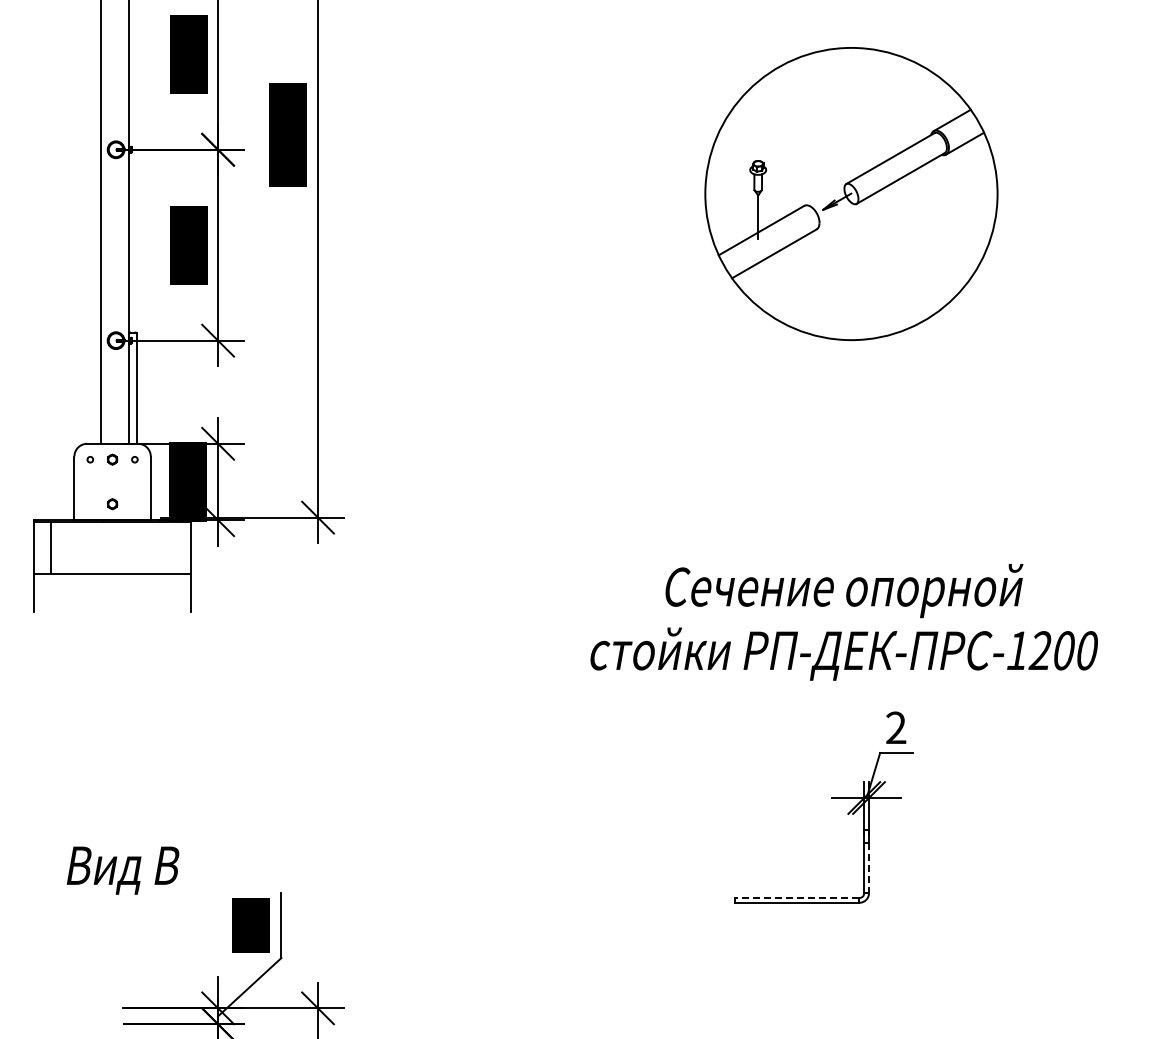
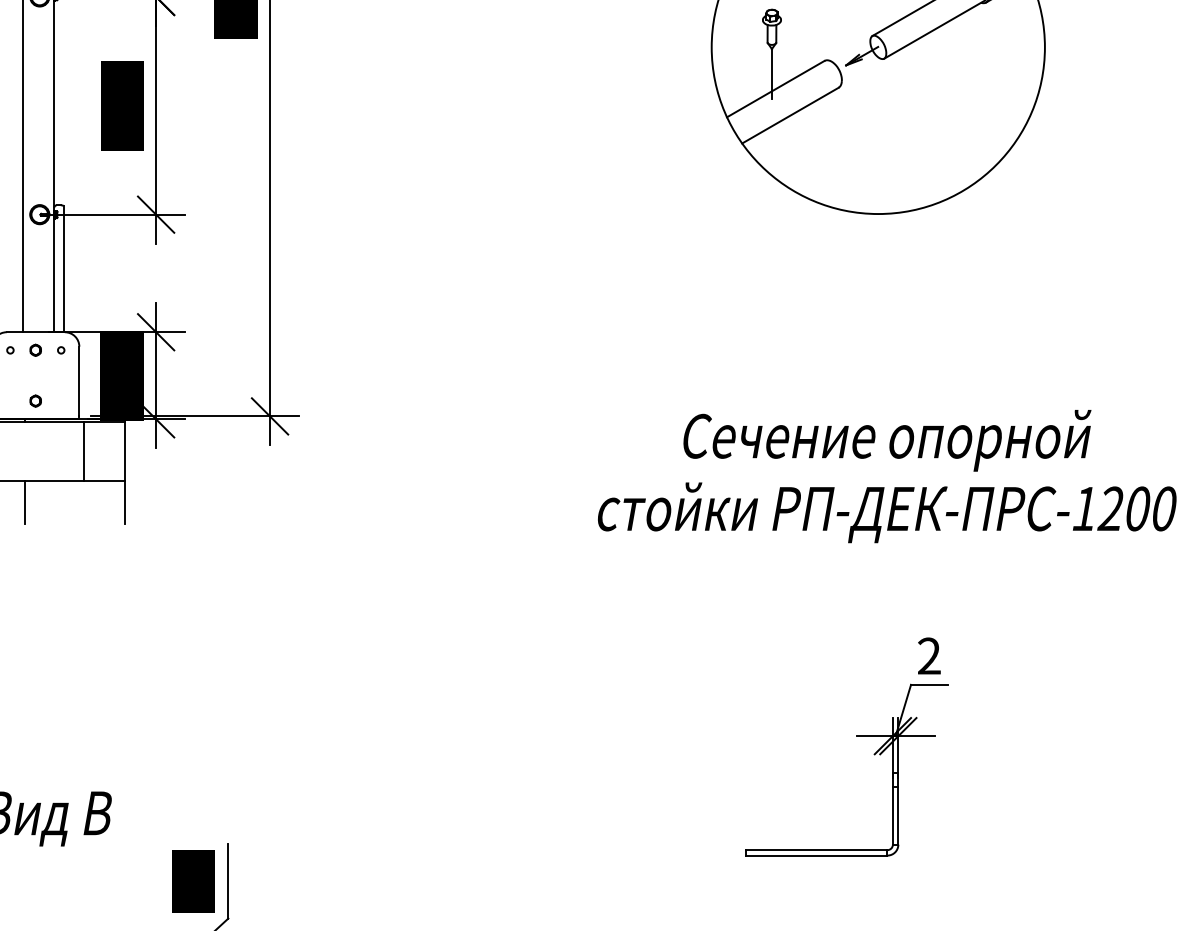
line: (154, 548) -> (83, 451), added
line: (103, 593) -> (25, 502), added
text: (843, 622) -> (886, 476), moved
line: (869, 868) -> (898, 816), dashed -> solid
line: (796, 898) -> (815, 850), dashed -> solid

